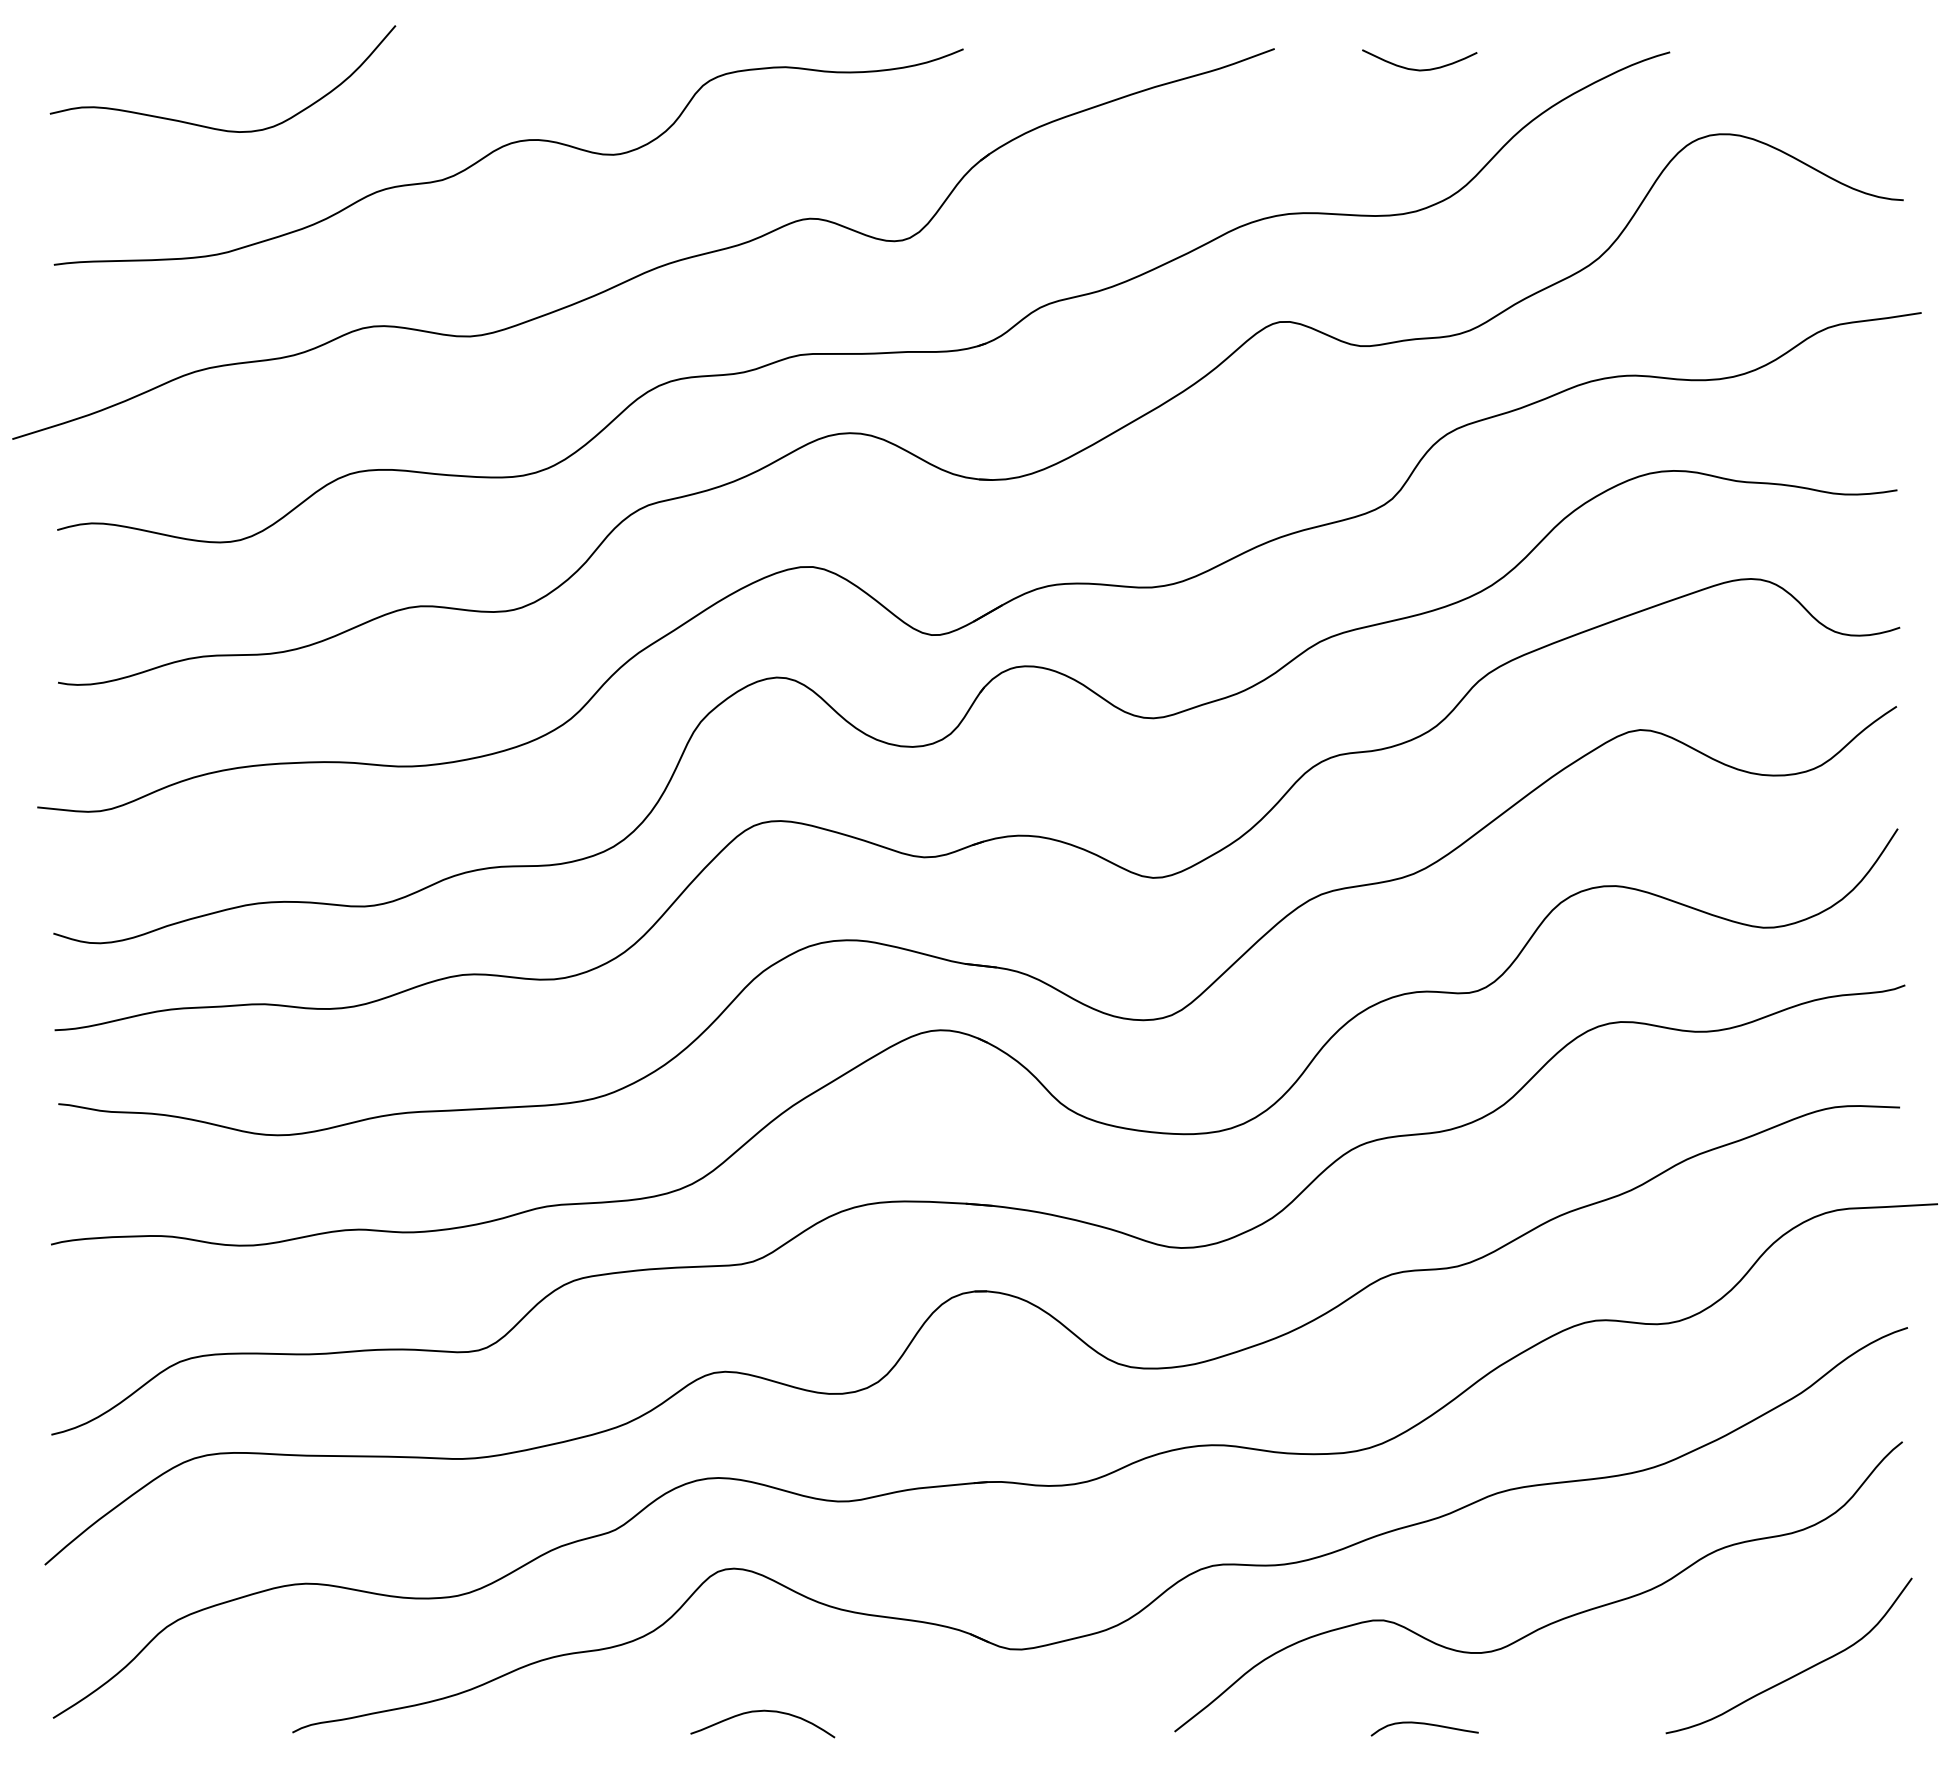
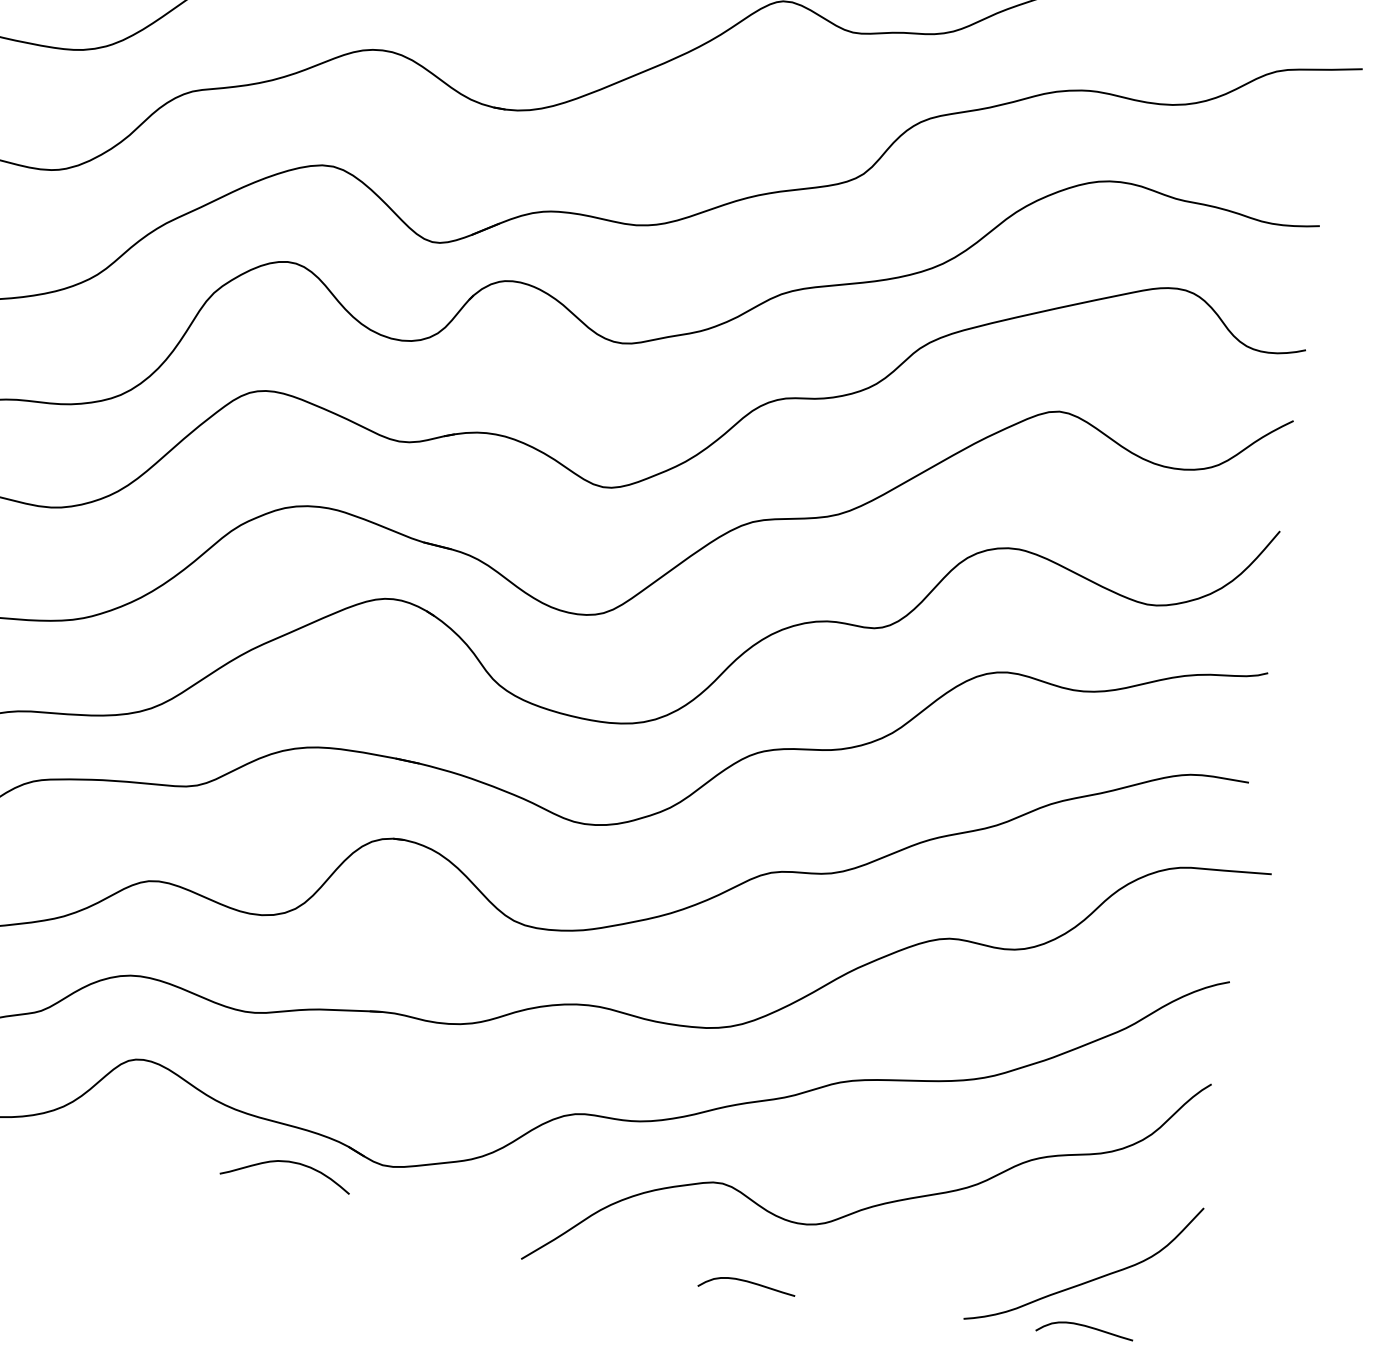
curve: (762, 1711) -> (287, 1162), moved
curve: (1799, 1724) -> (1085, 1326), added

